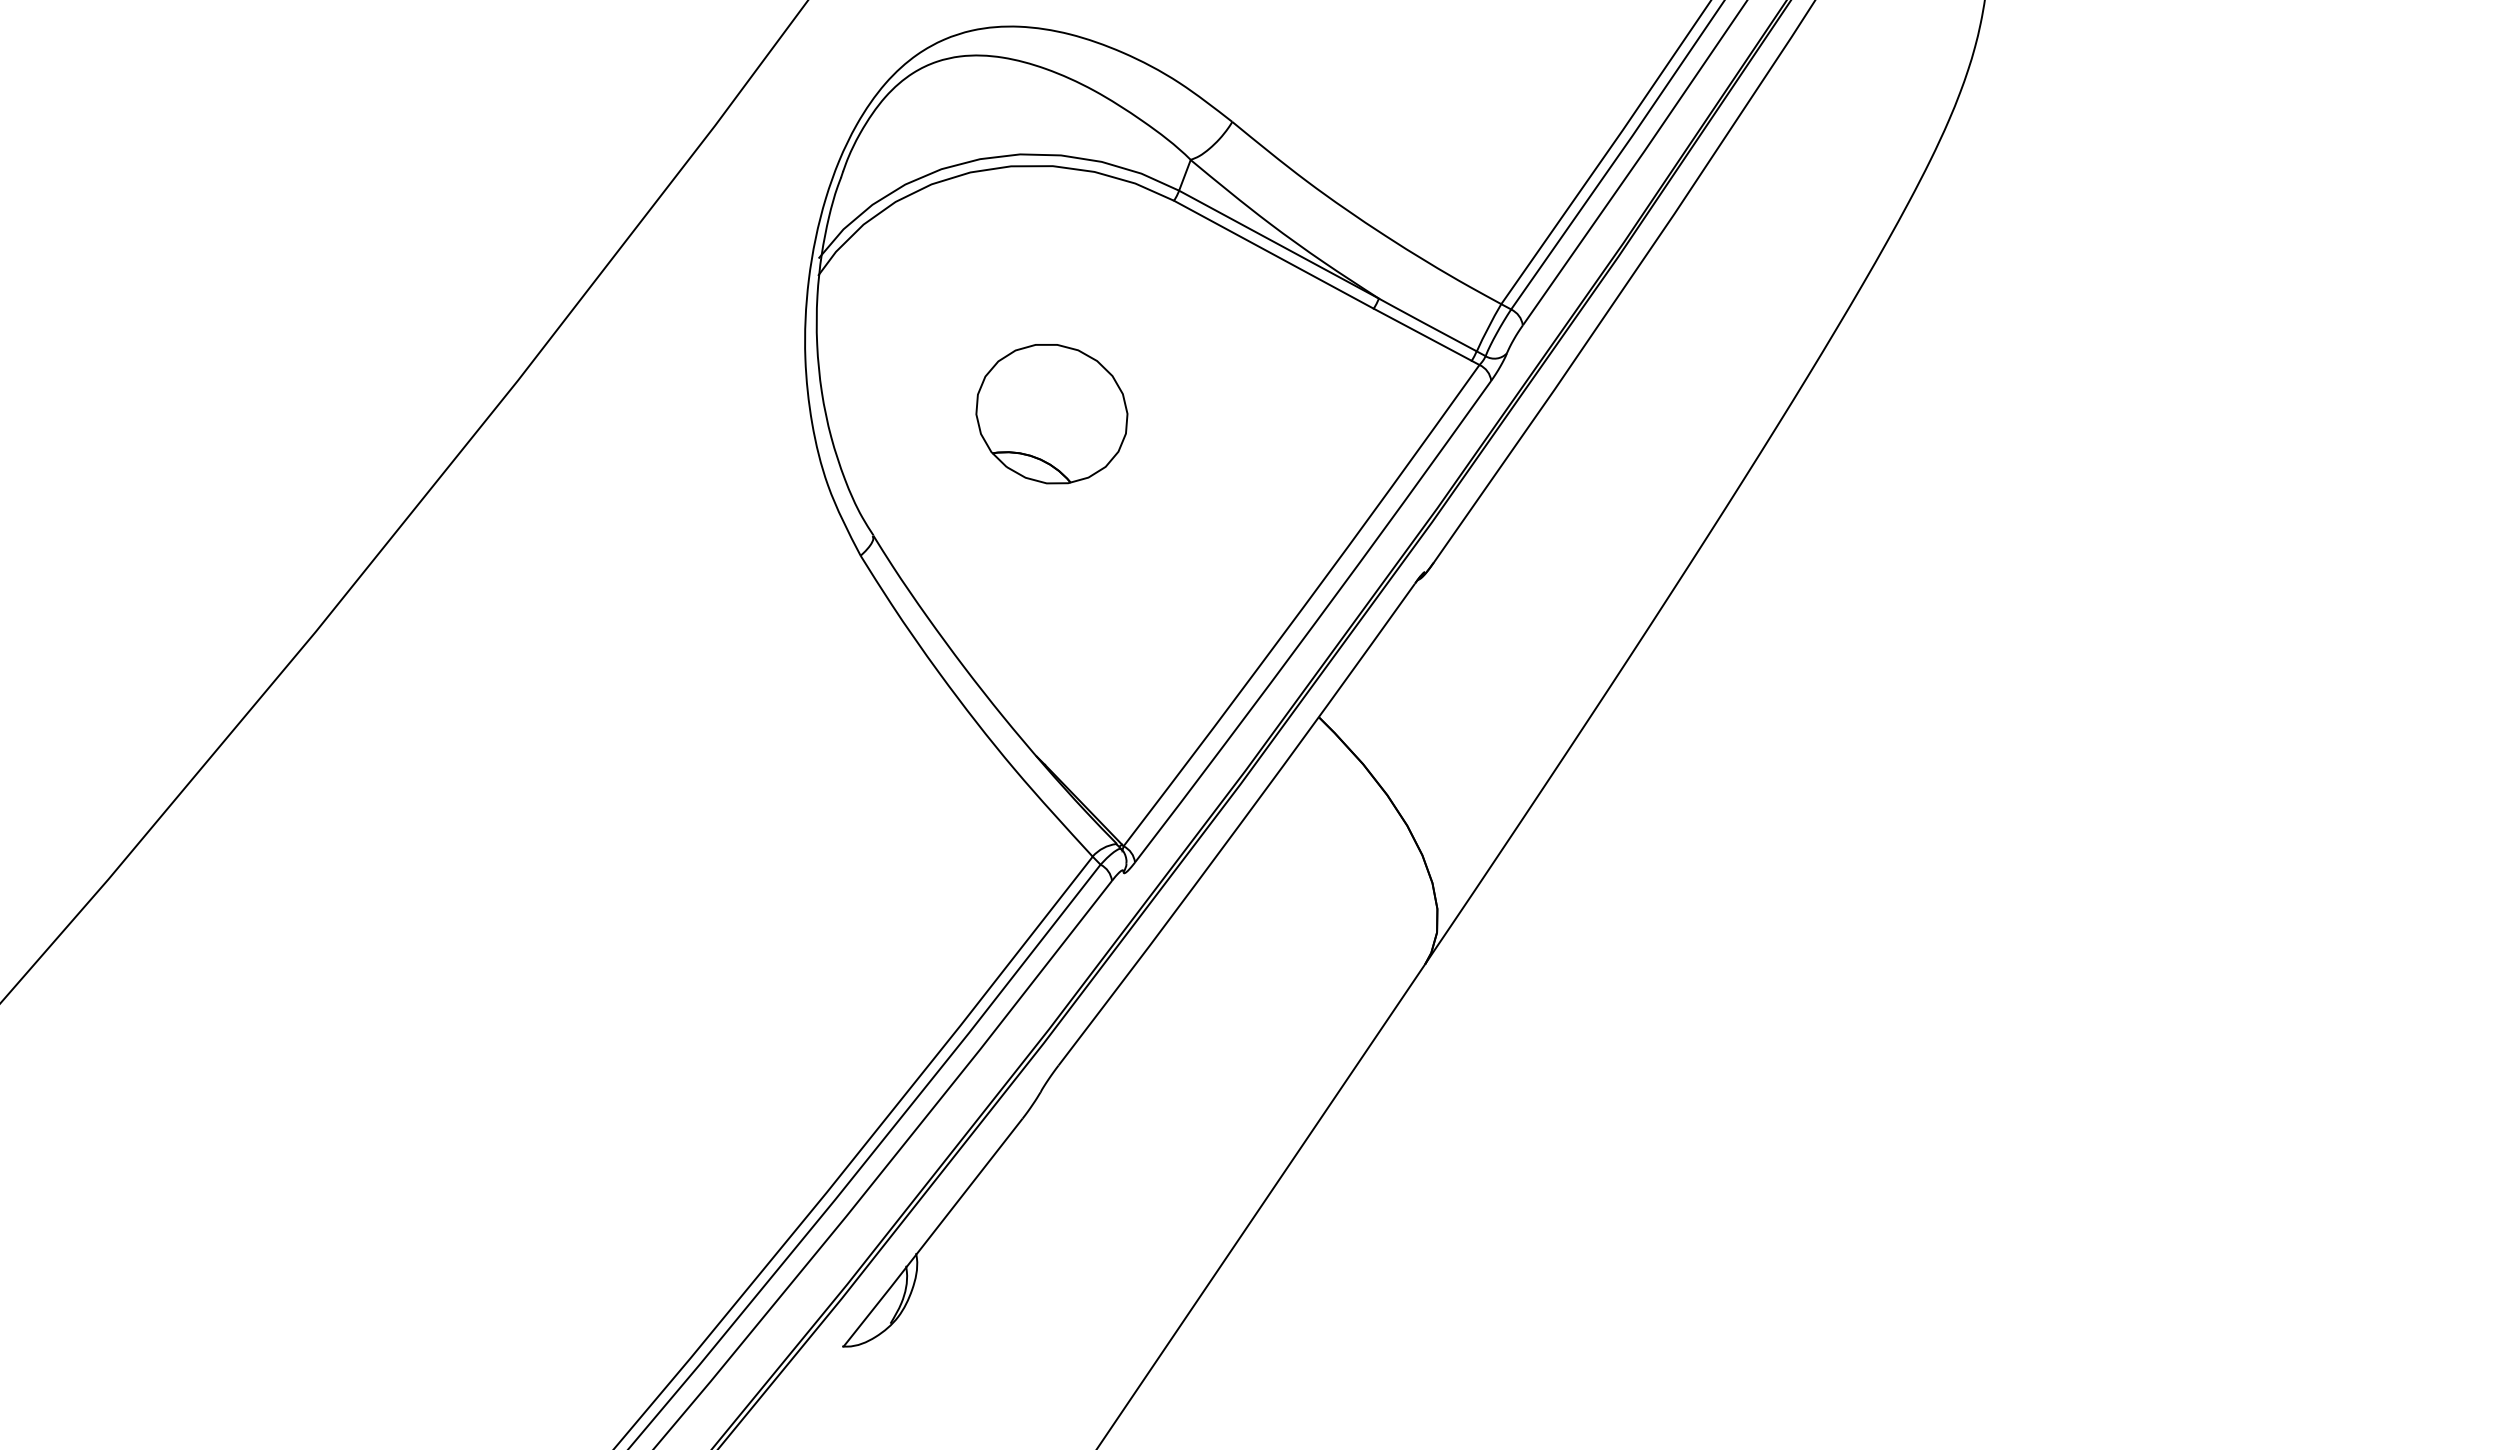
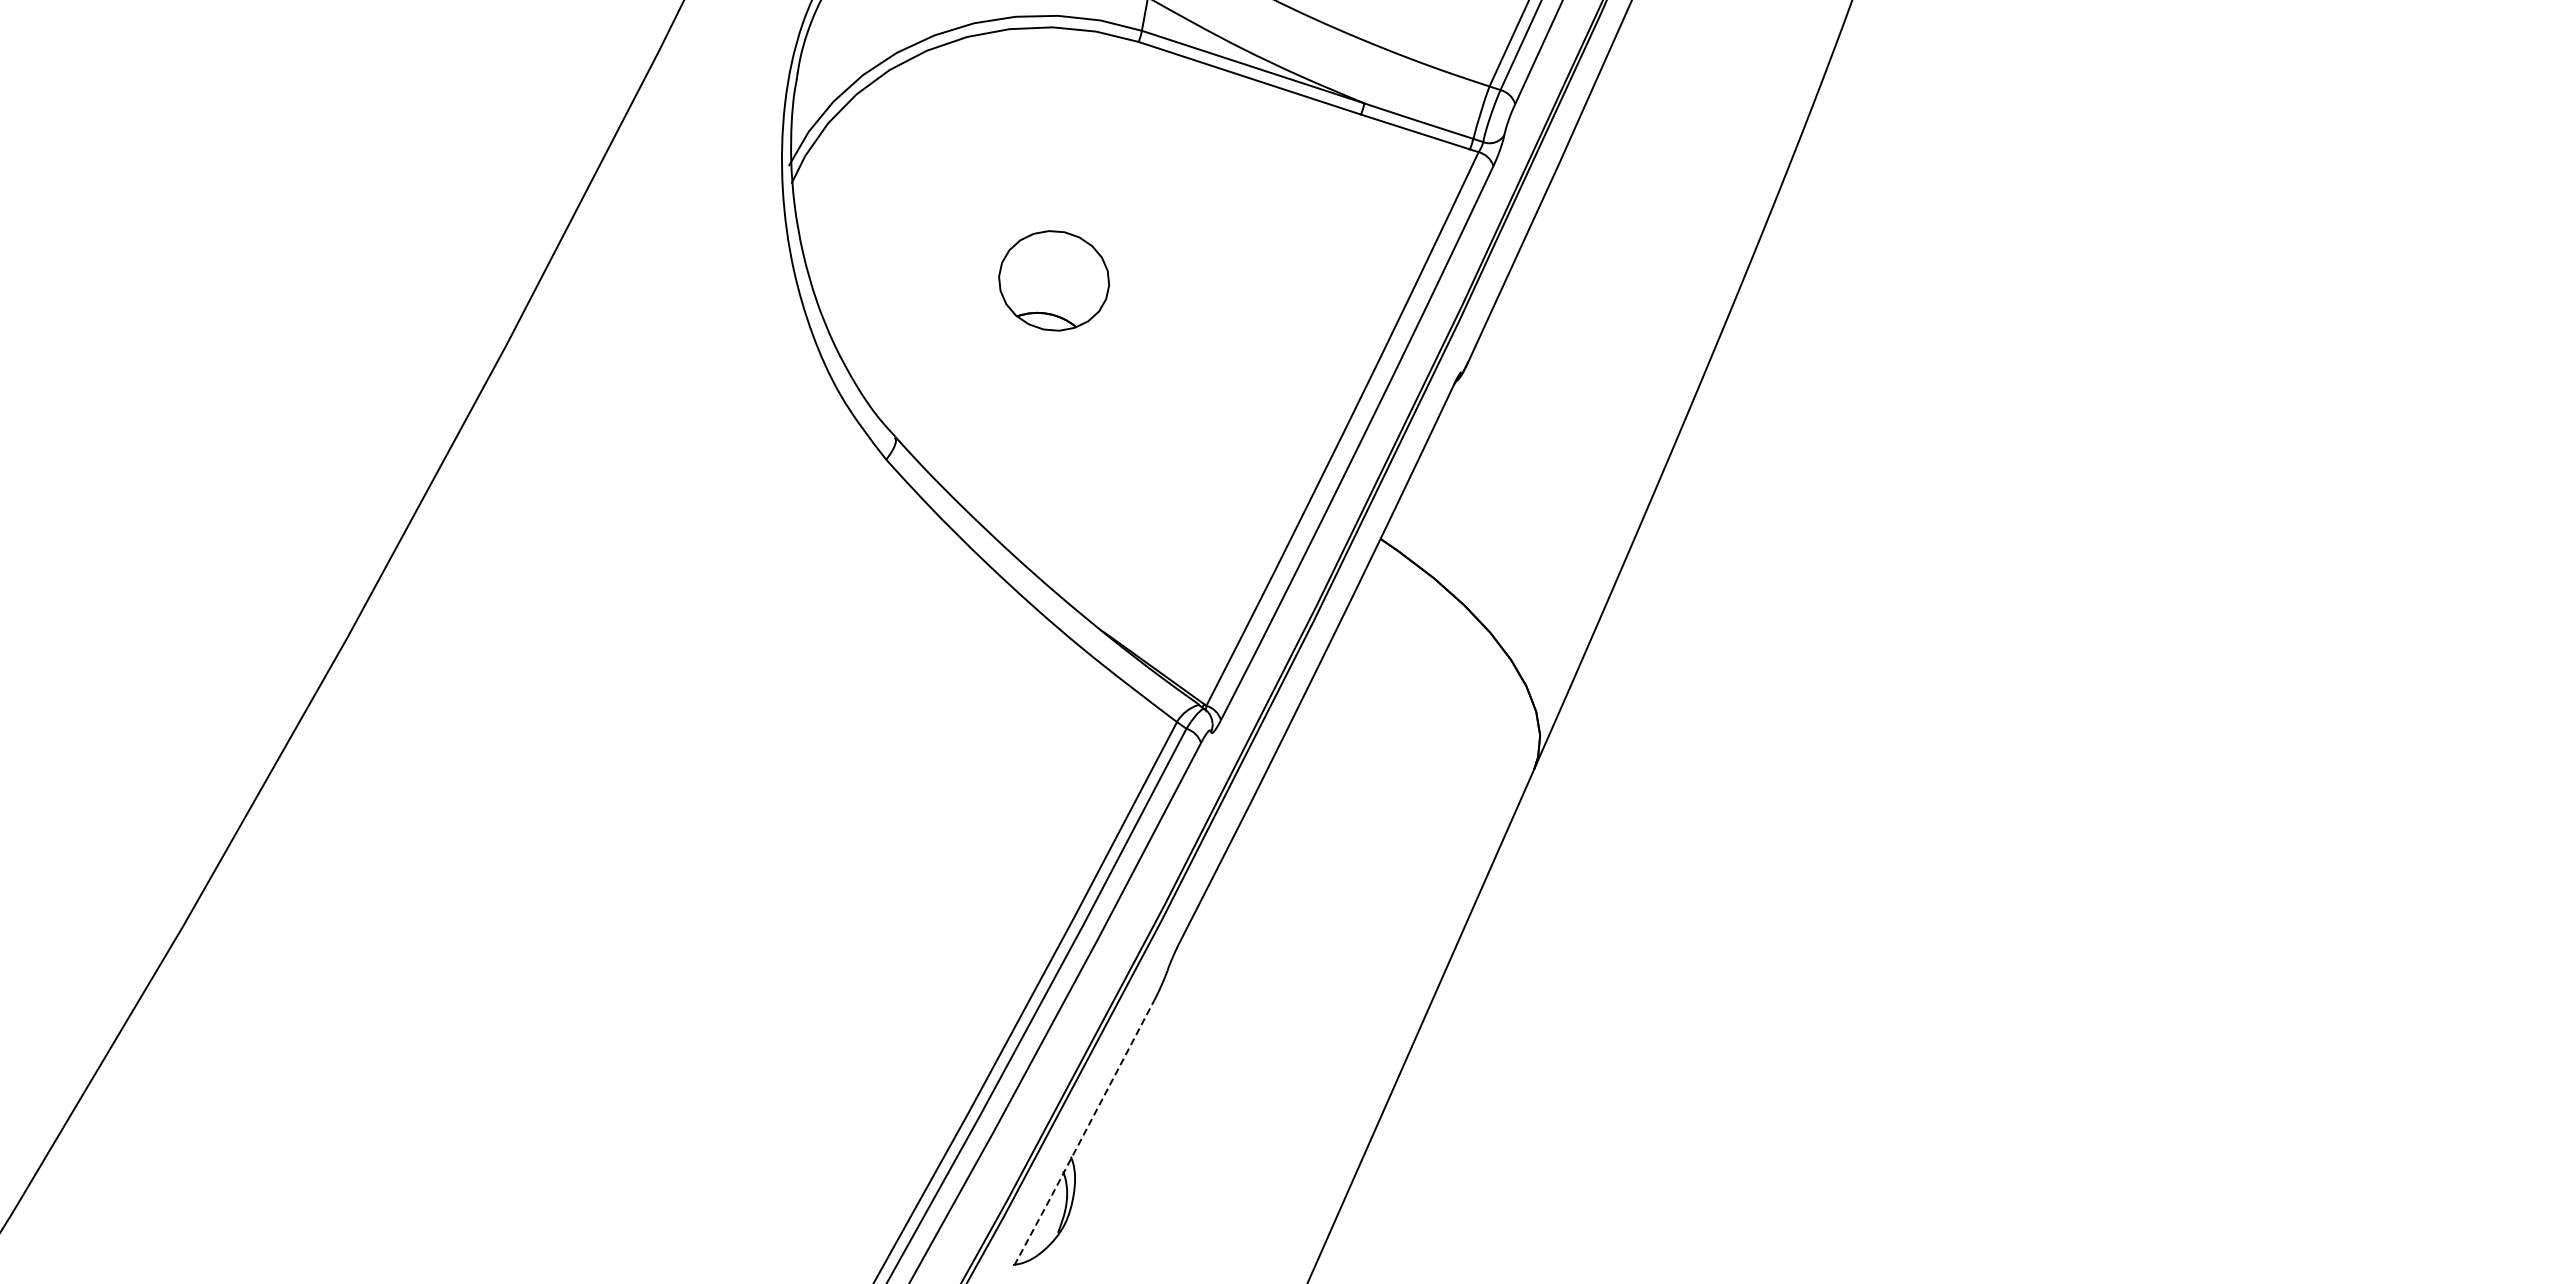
part: (1051, 414) -> (1053, 281), size x0.7
line: (932, 1233) -> (1083, 1133), solid -> dashed

